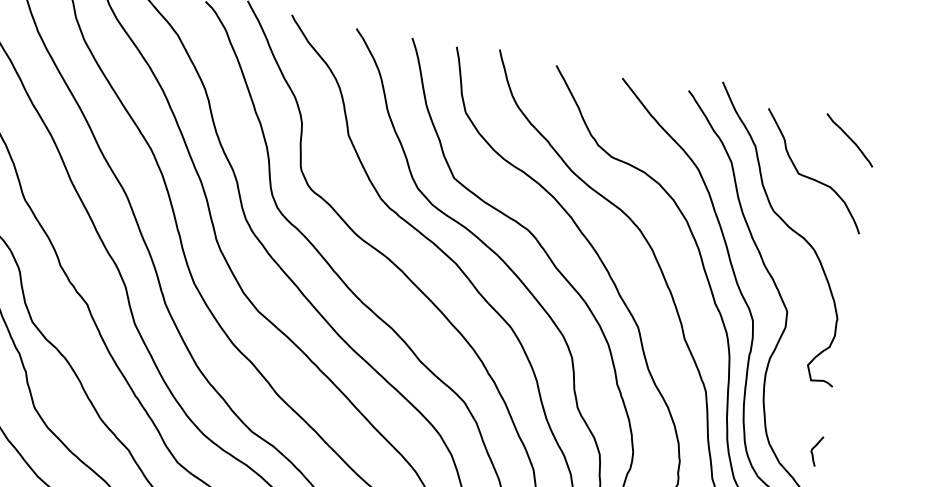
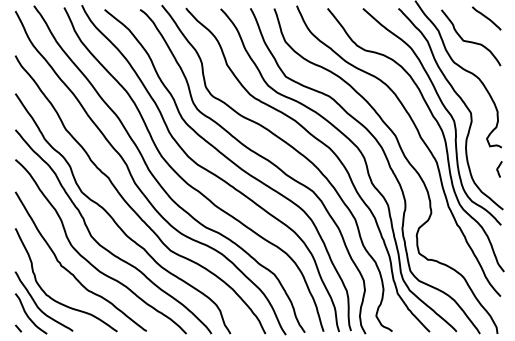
curve: (814, 450) -> (498, 169), moved

